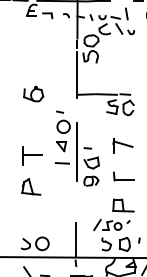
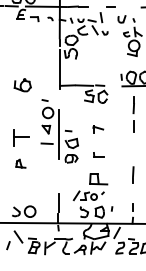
part: (123, 145) -> (98, 128), size x0.6
part: (123, 176) -> (98, 154), size x0.6
part: (30, 186) -> (20, 163), size x0.6

